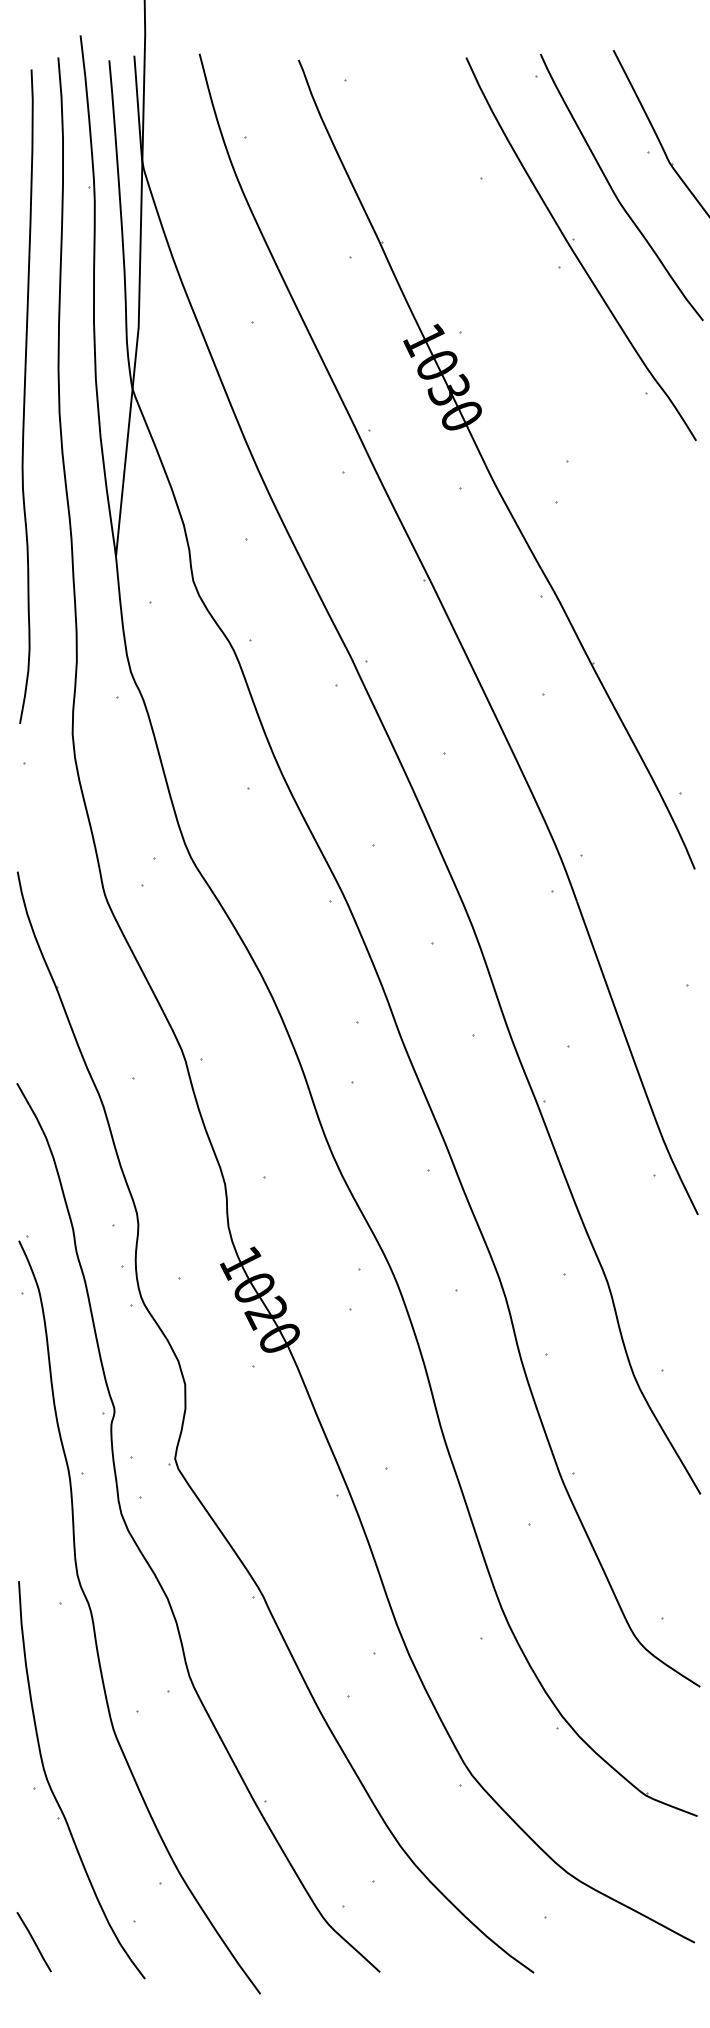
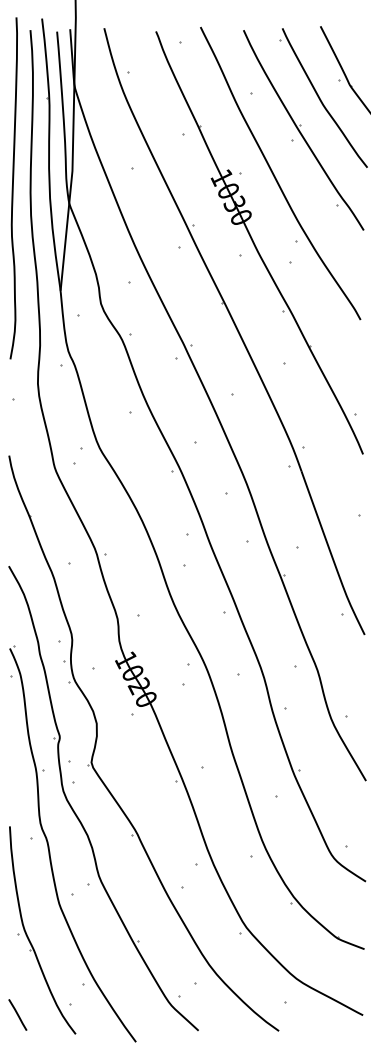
curve: (527, 337) -> (275, 176), added
curve: (25, 396) -> (13, 188), moved

